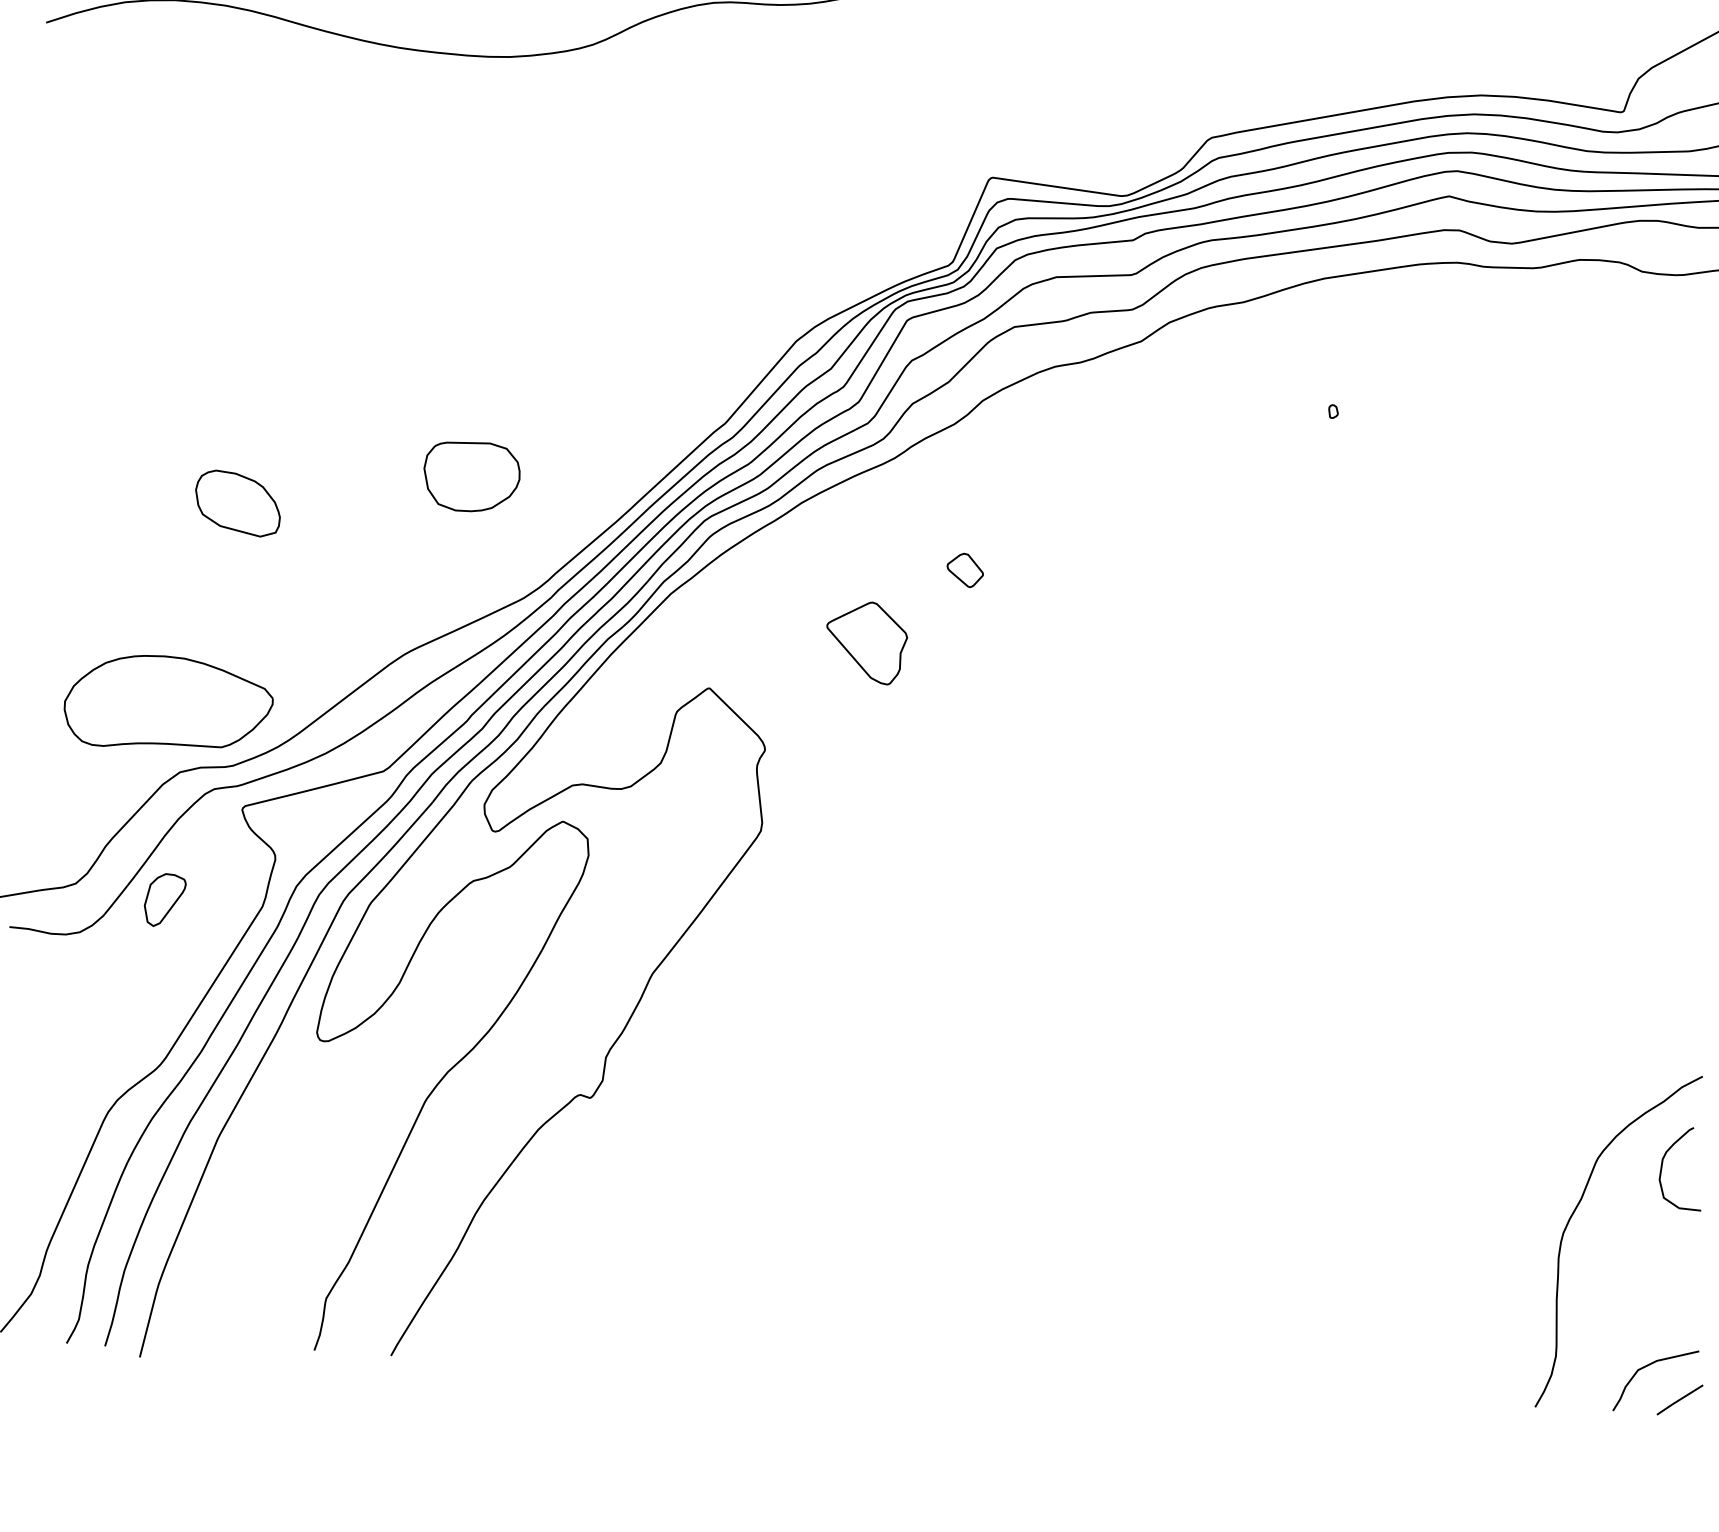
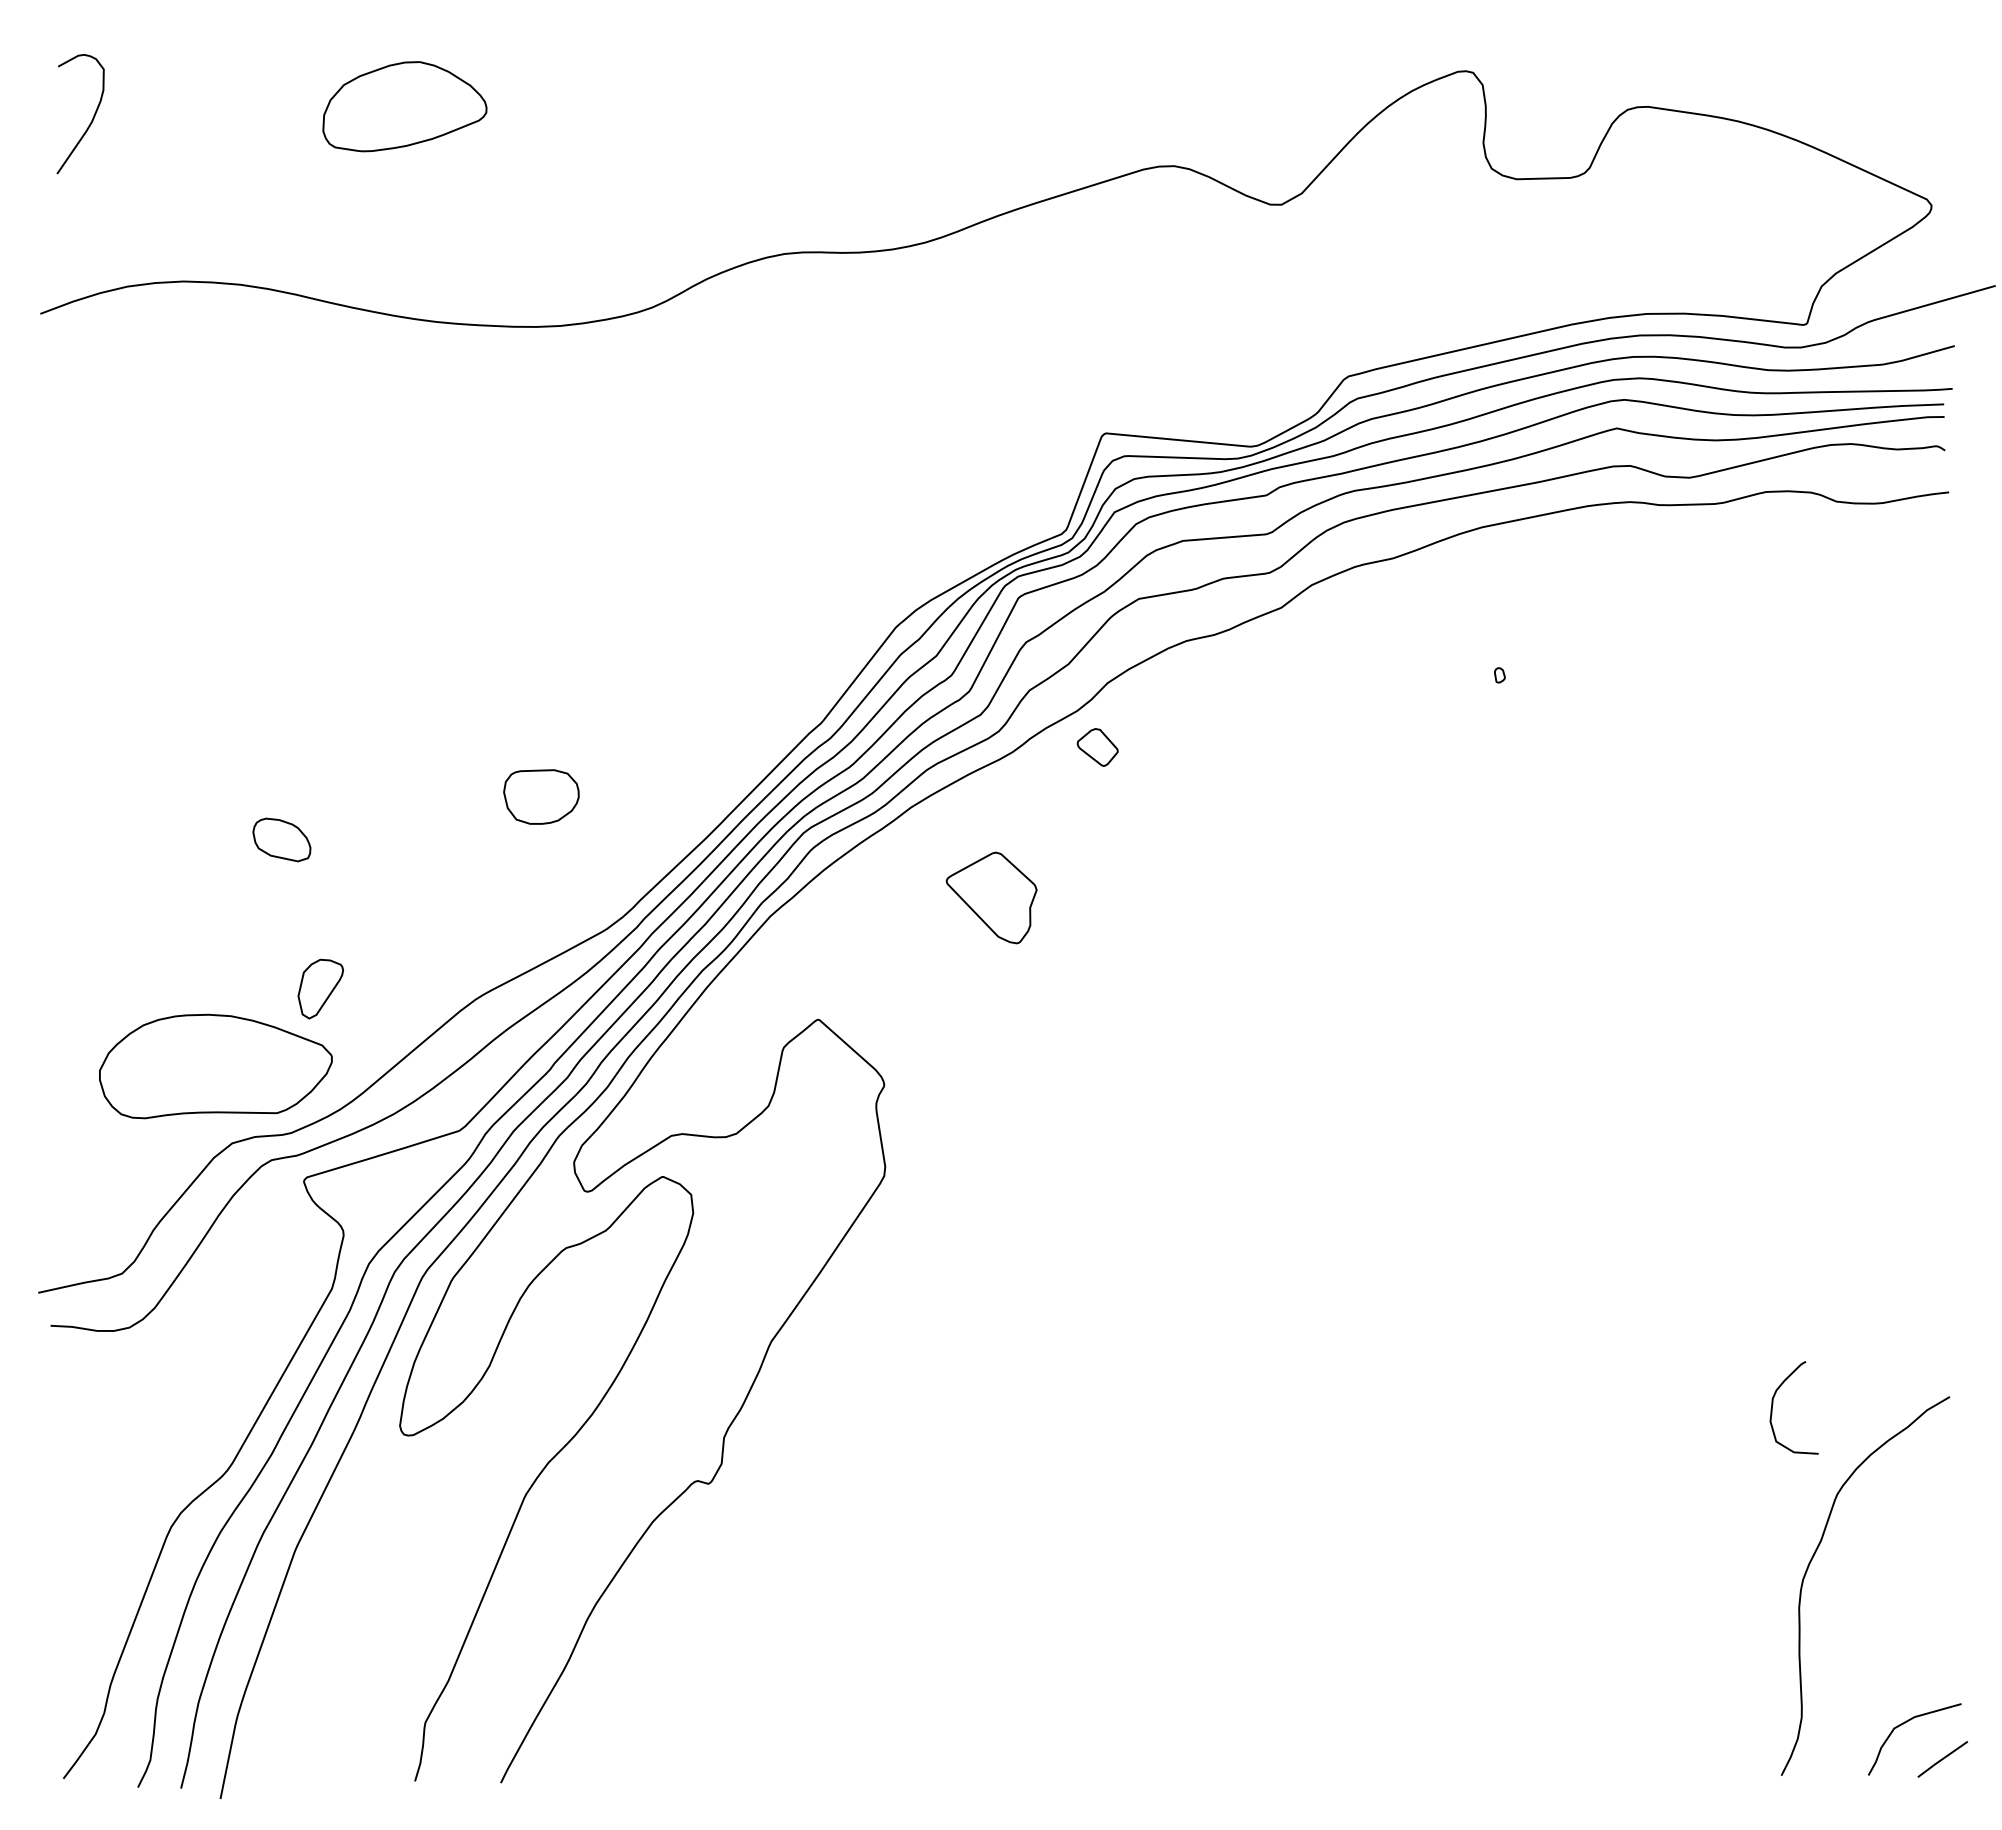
part: (471, 476) -> (541, 796), size x0.7
part: (237, 503) -> (281, 839), size x0.6
part: (965, 570) -> (1097, 747), moved
part: (866, 642) -> (991, 897), moved
part: (164, 899) -> (320, 988), moved
curve: (1663, 1164) -> (1773, 1404), moved

